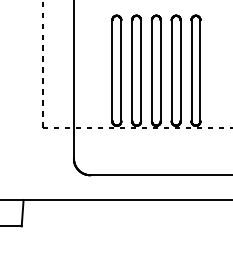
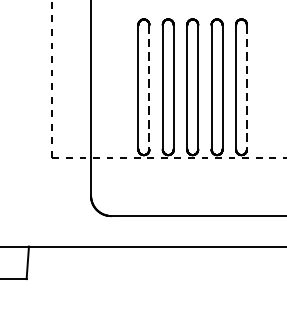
line: (121, 70) -> (149, 86), solid -> dashed
line: (200, 70) -> (247, 86), solid -> dashed

